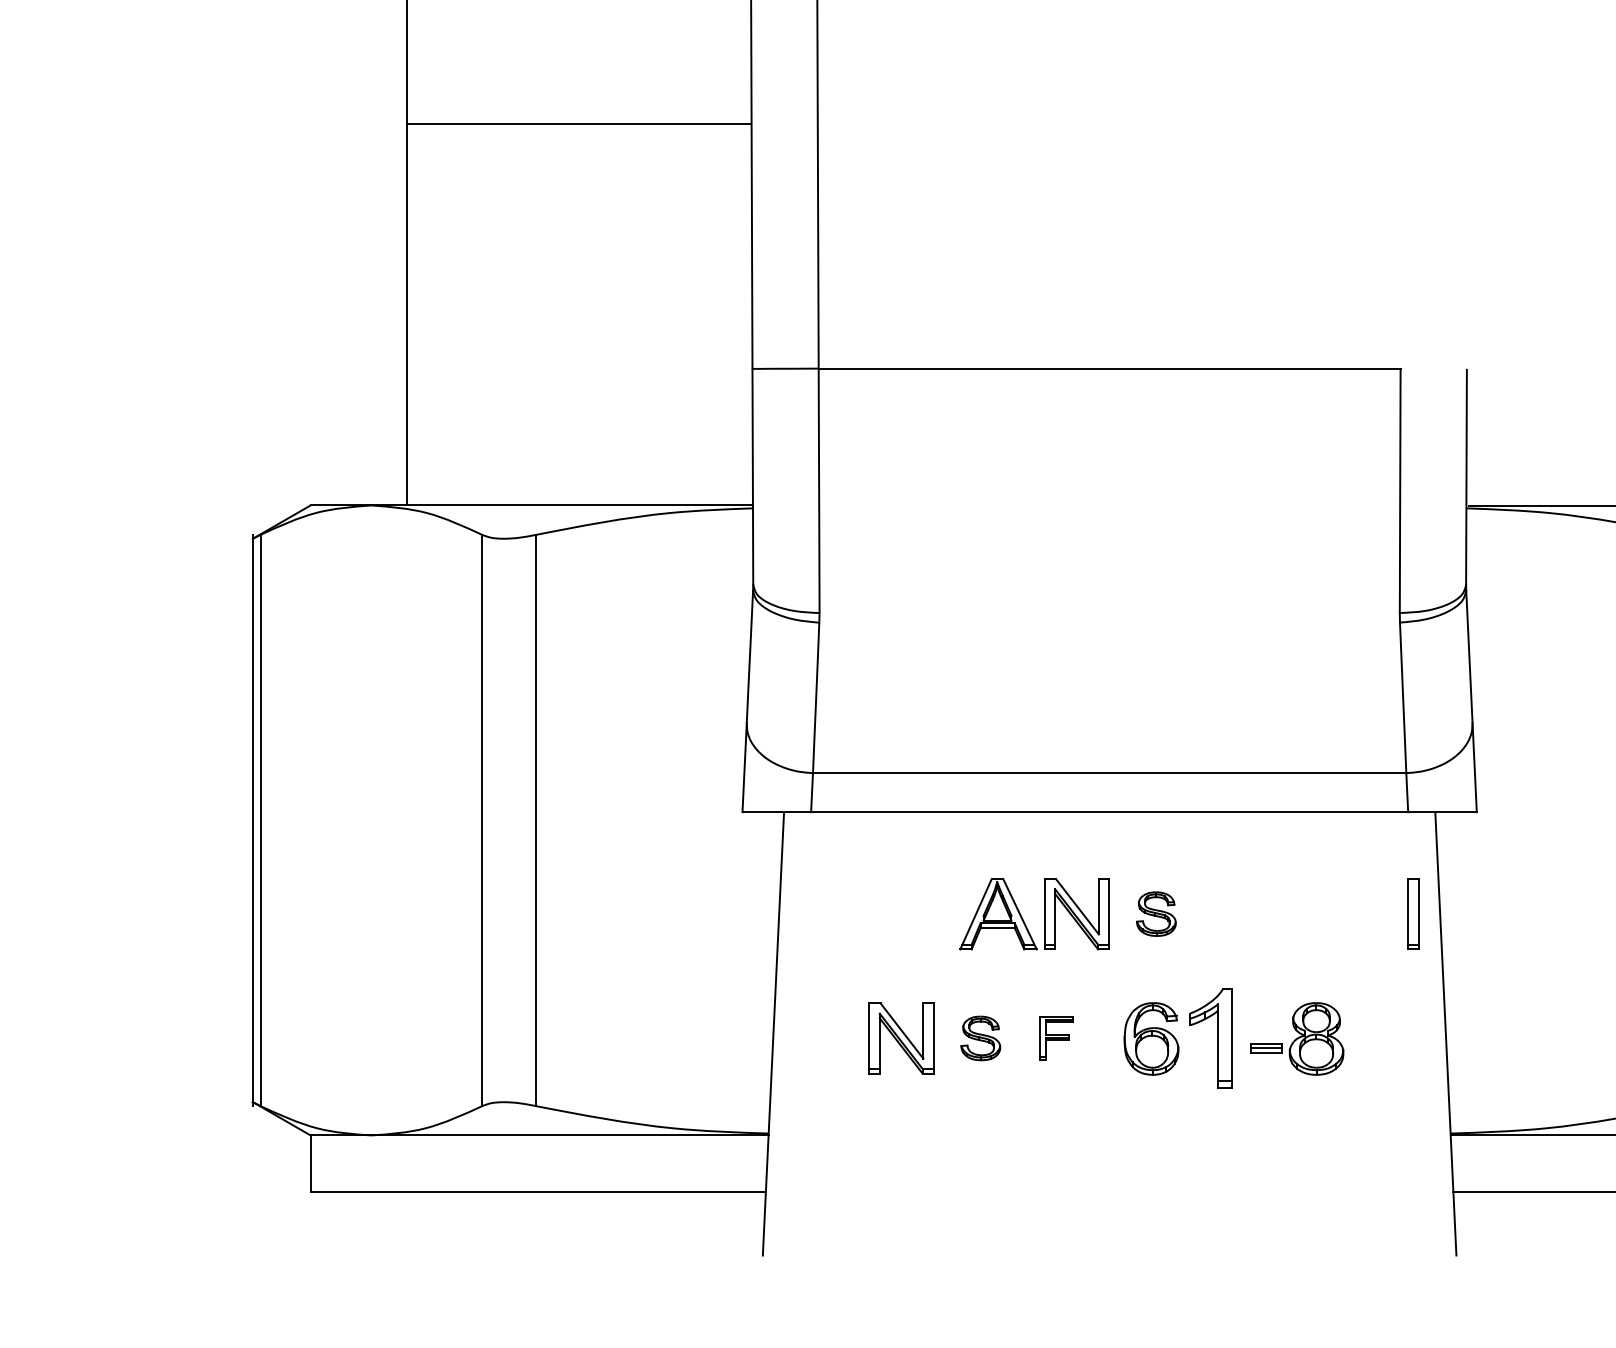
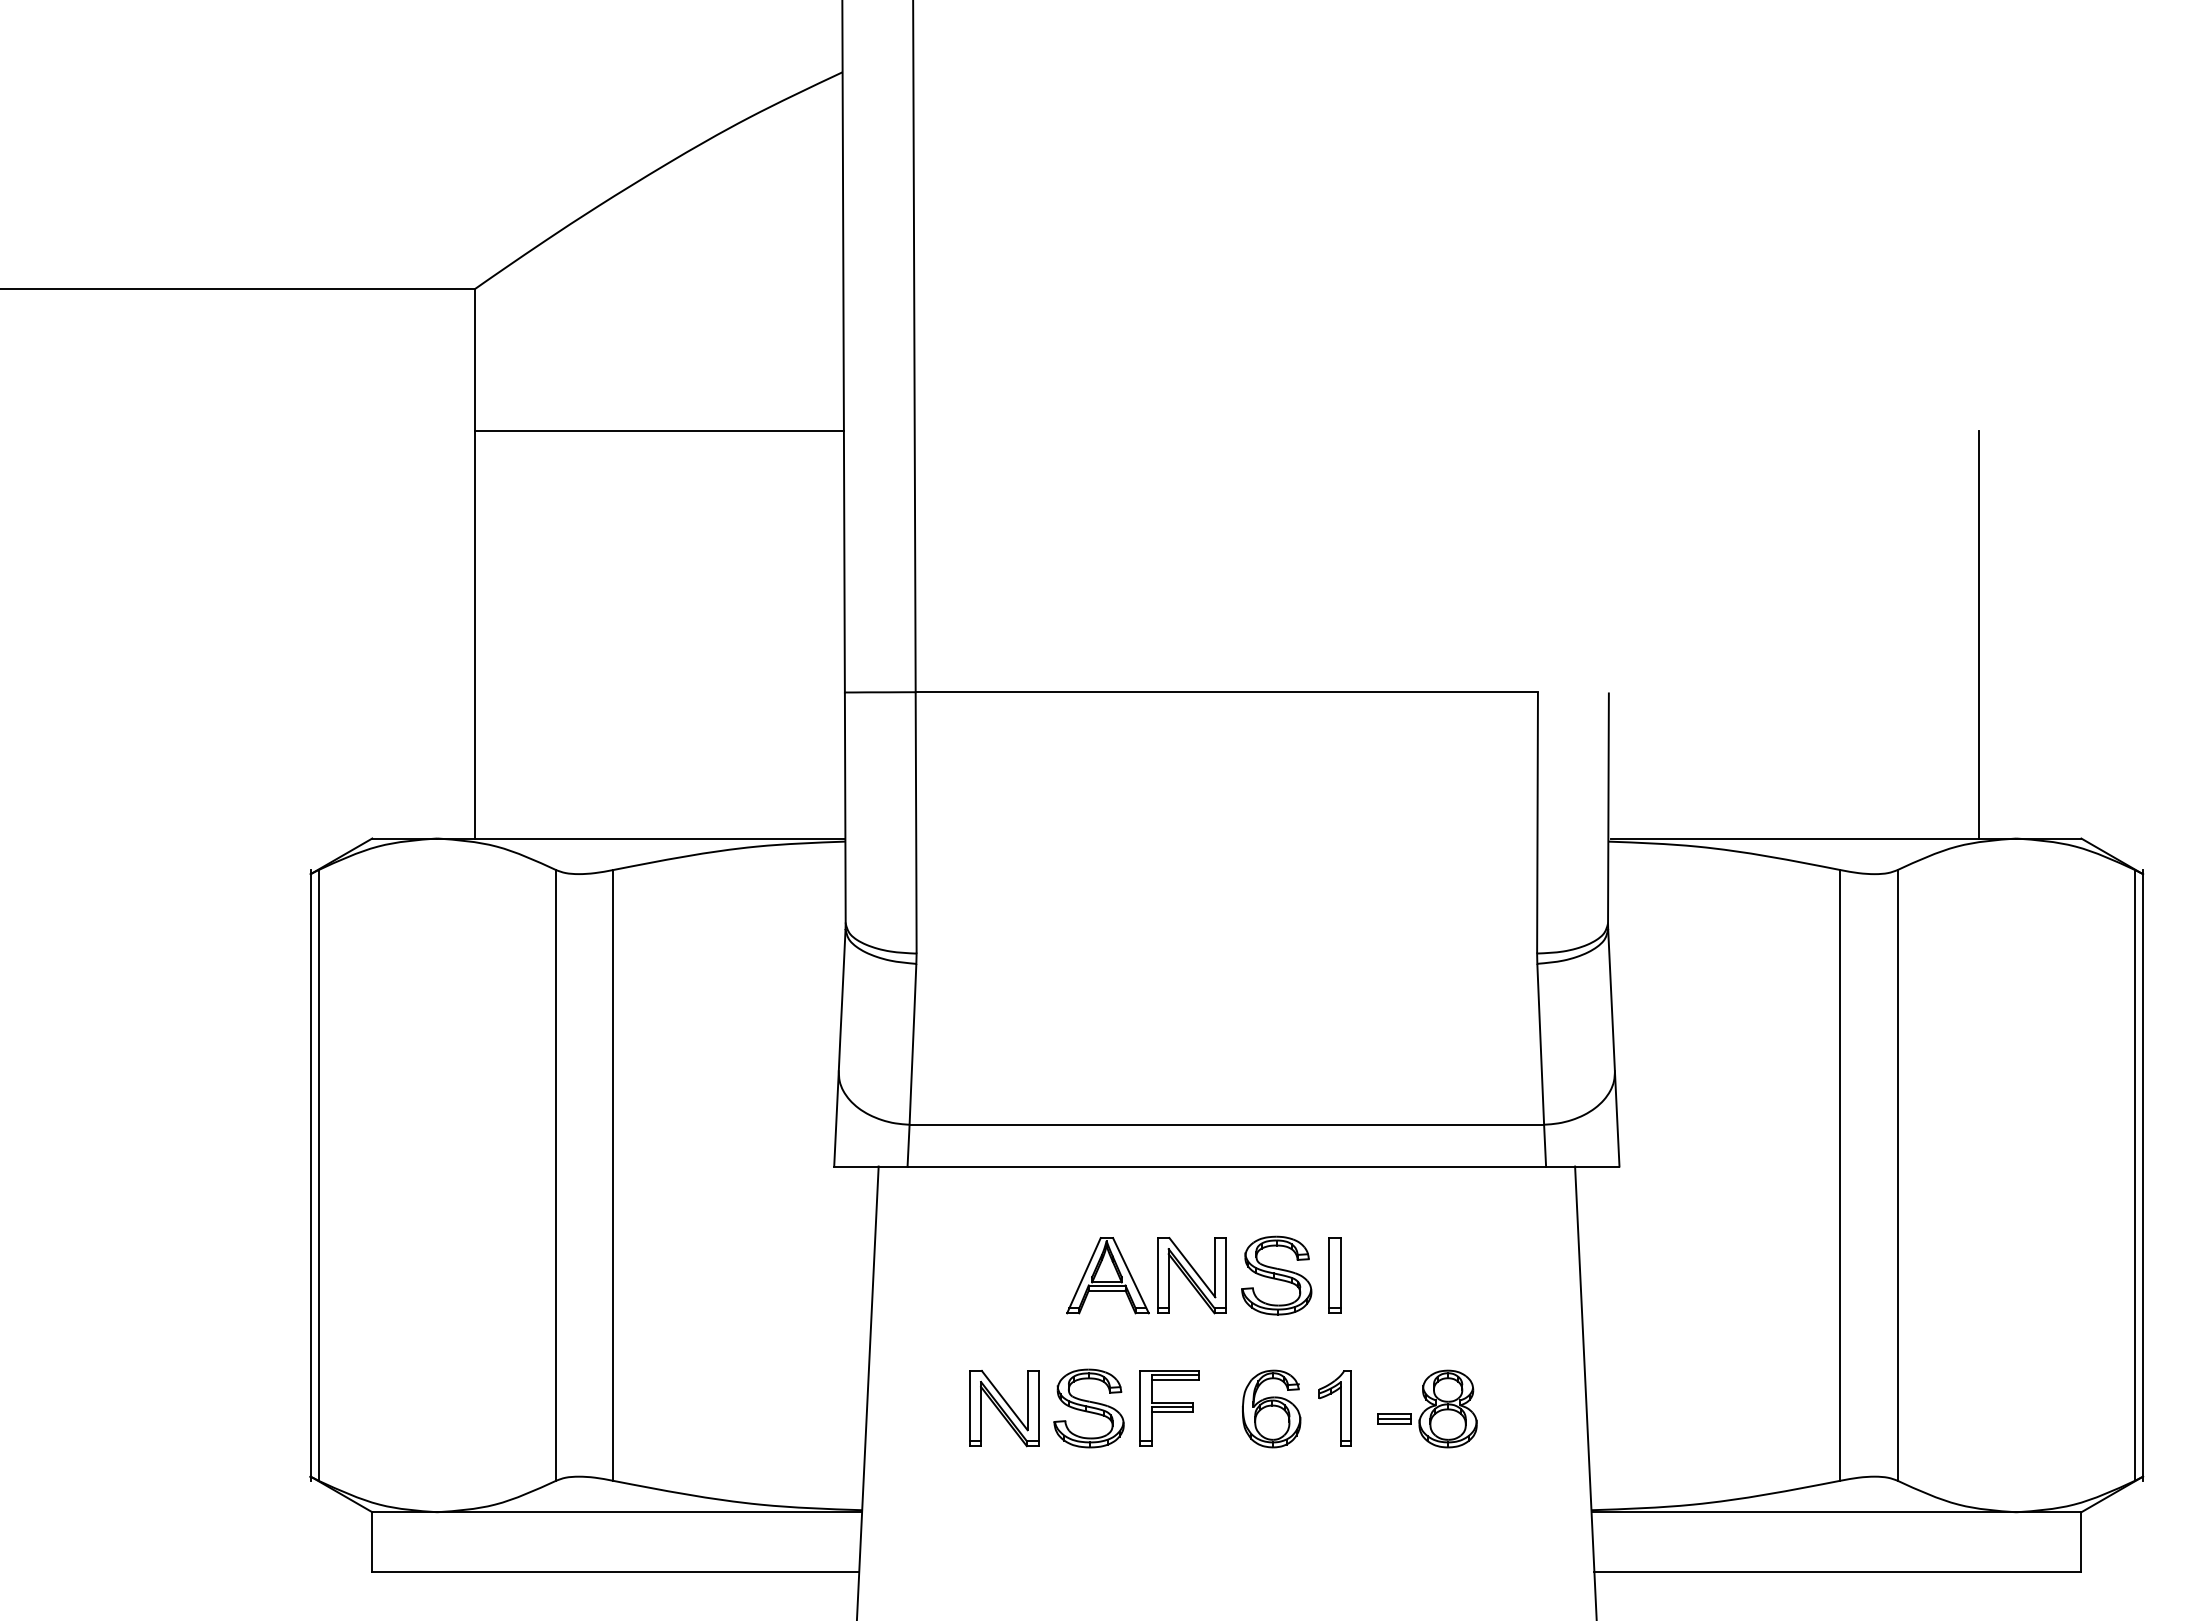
part: (1156, 914) -> (1276, 1275), size x1.67
part: (1413, 914) -> (1334, 1275), moved
part: (980, 1038) -> (1088, 1408), size x1.67
part: (1056, 1038) -> (1169, 1408), size x1.67
part: (1210, 1038) -> (1334, 1408), size x0.71

